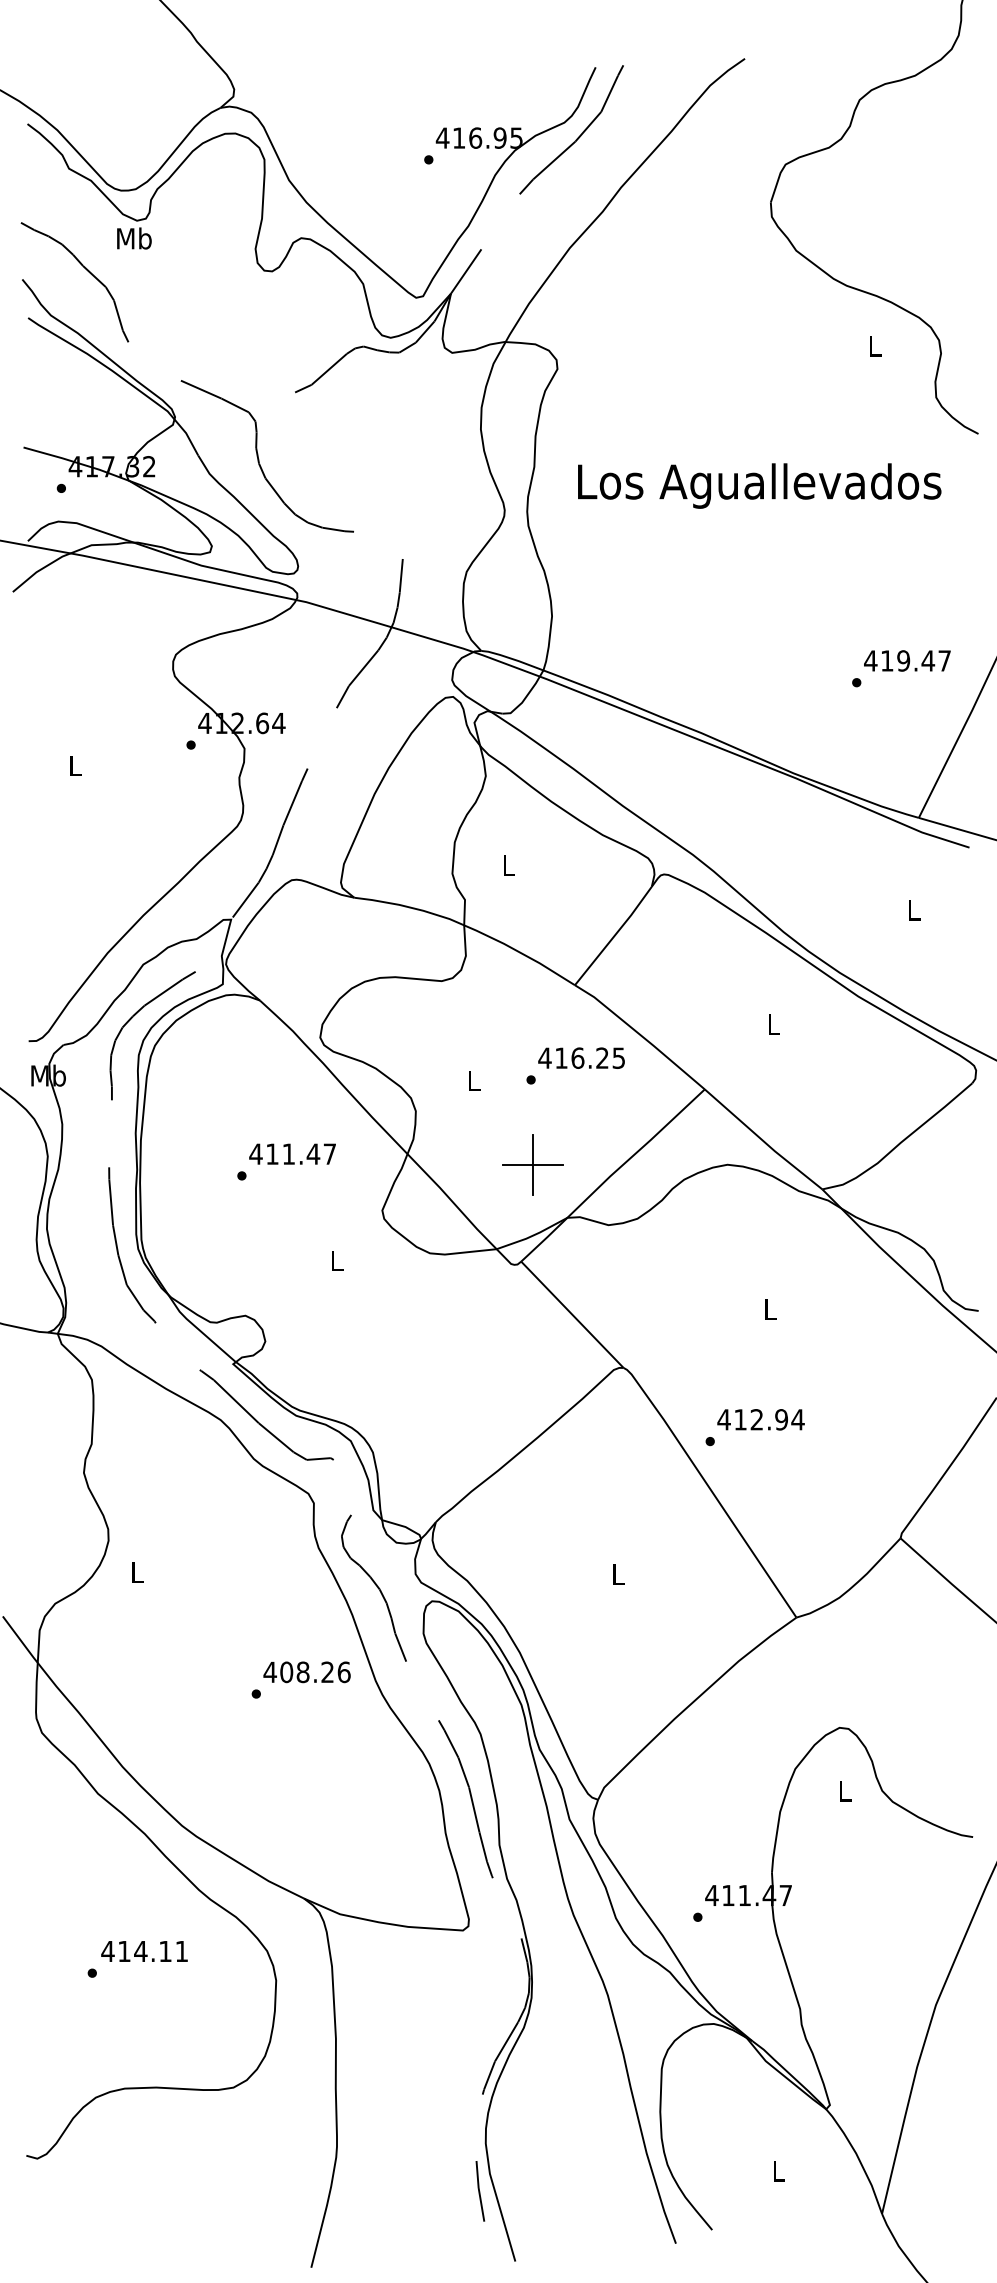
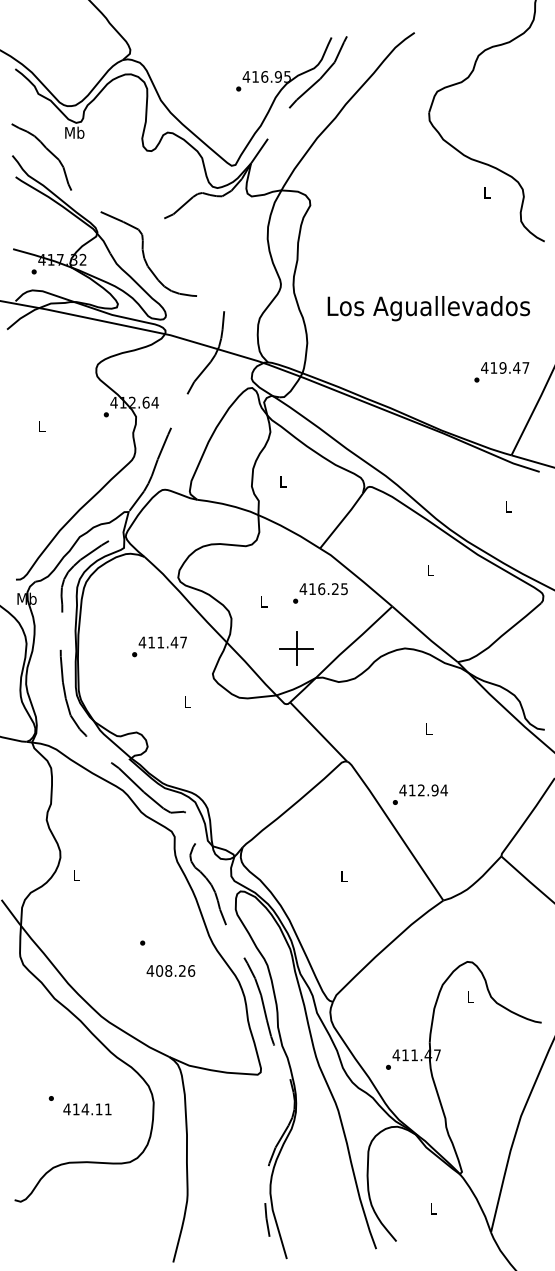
text: (758, 485) -> (428, 308), moved
text: (306, 1671) -> (170, 970), moved
text: (144, 1951) -> (87, 1109), moved

